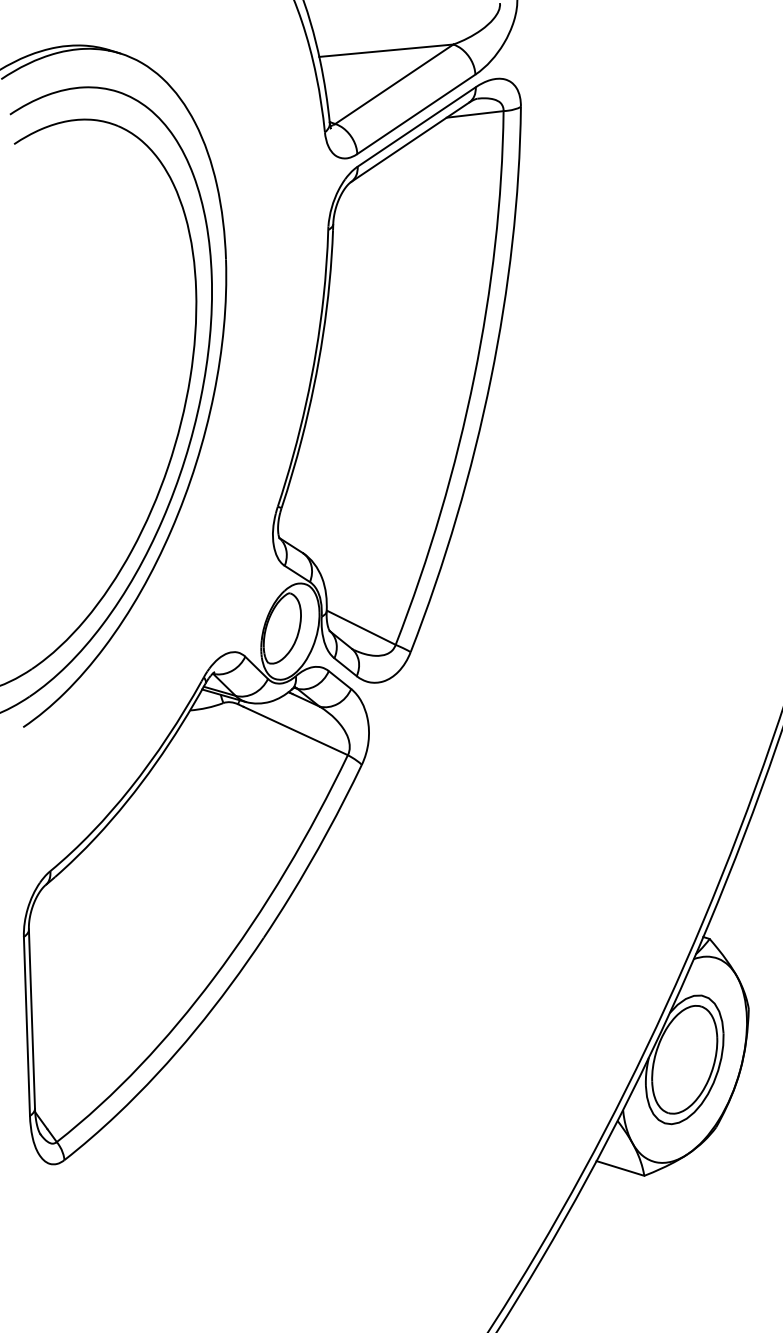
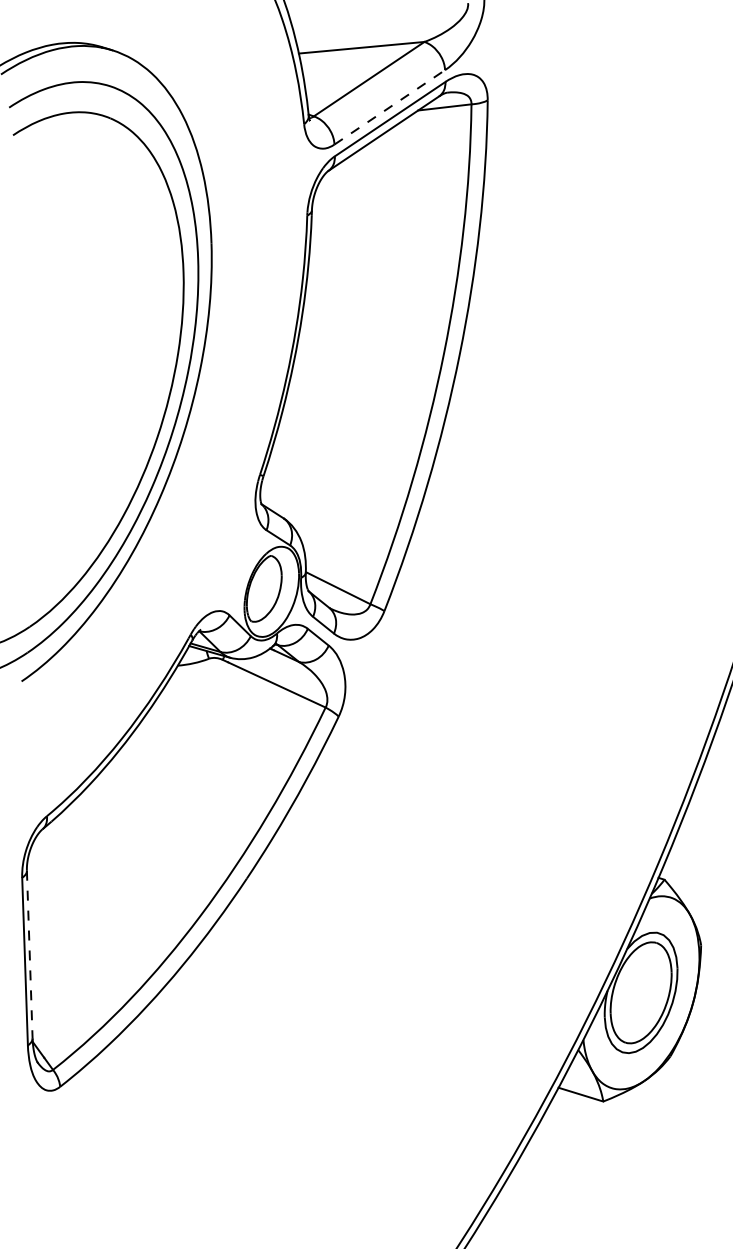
line: (416, 114) -> (389, 107), solid -> dashed
line: (31, 1018) -> (29, 954), solid -> dashed

